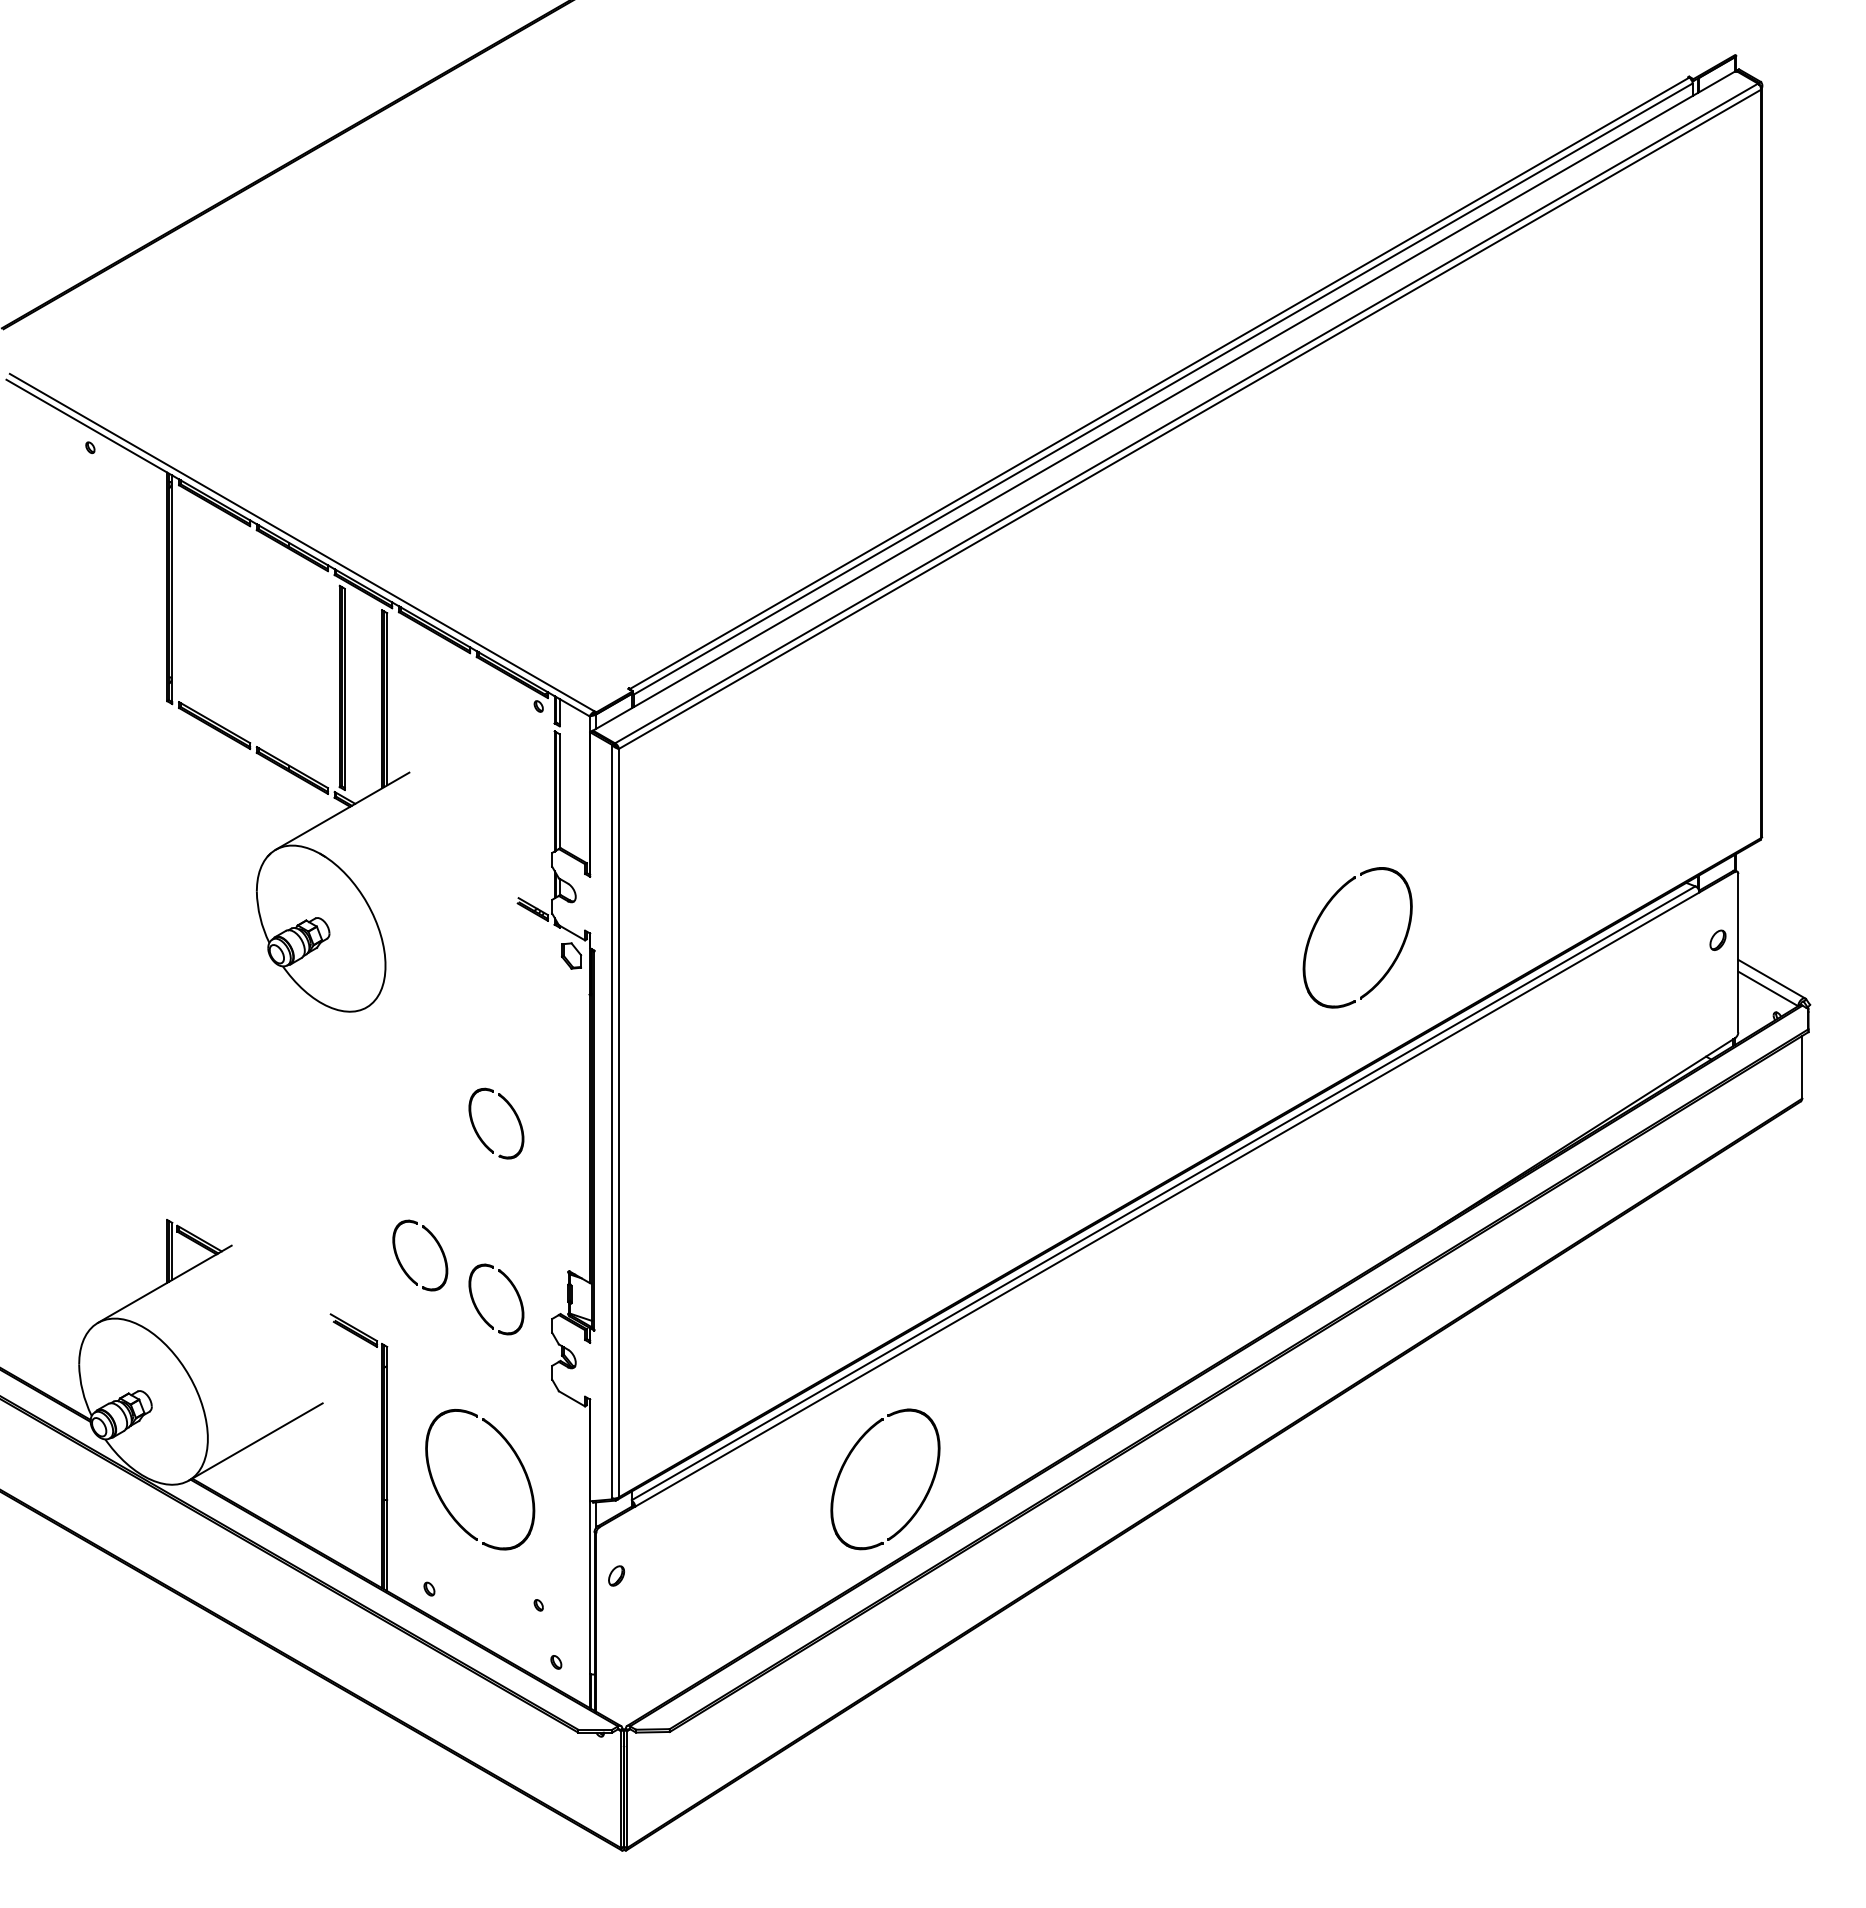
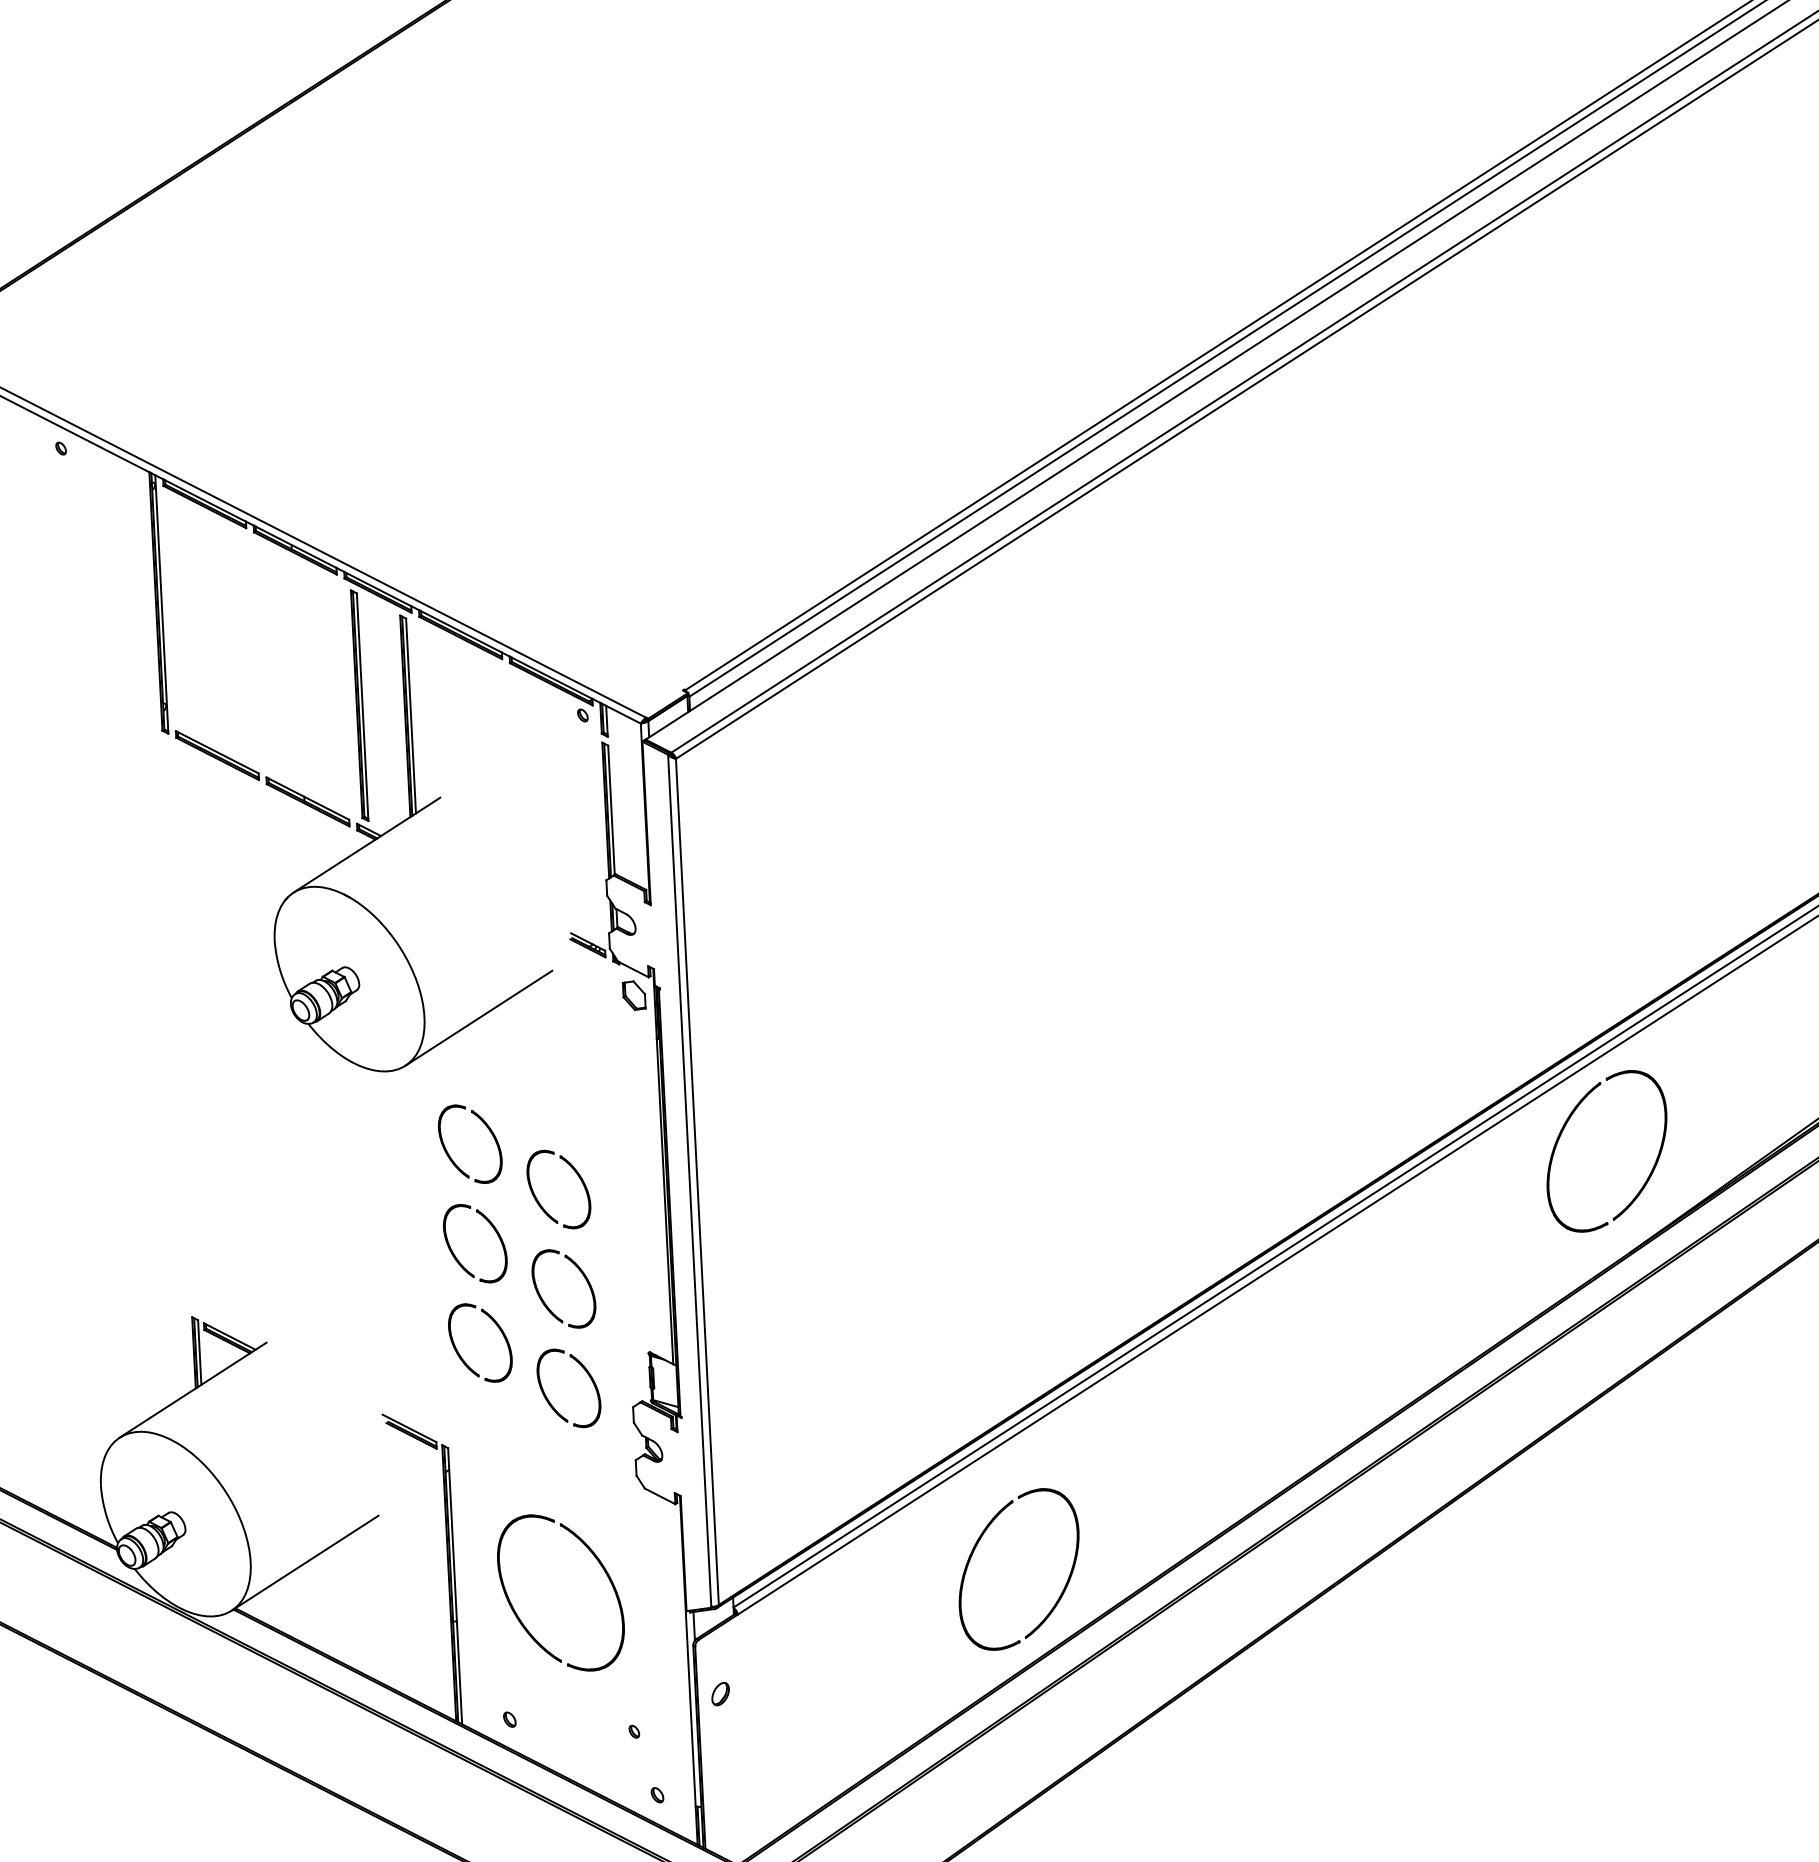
part: (1322, 914) -> (1565, 1127), moved
line: (433, 968) -> (478, 1017), added
part: (436, 1067) -> (487, 1129), added
part: (436, 1155) -> (492, 1228), added
part: (514, 1202) -> (583, 1277), added

